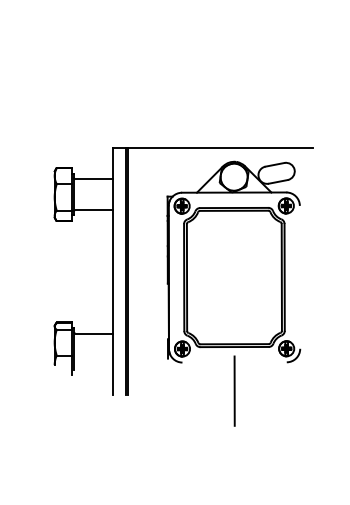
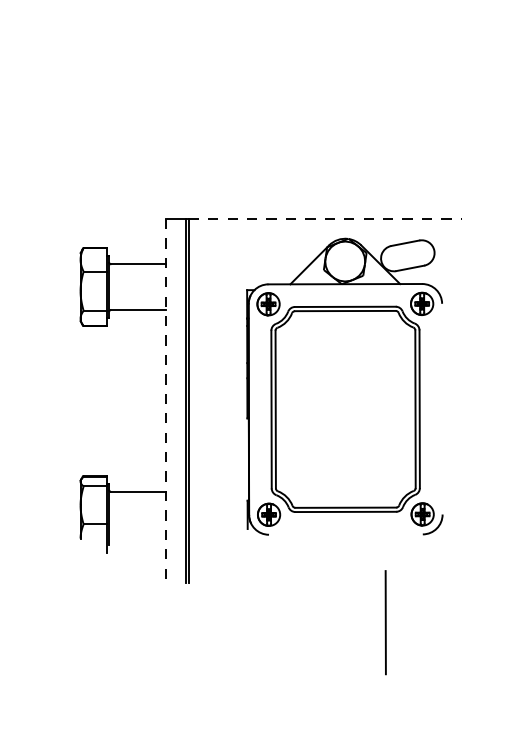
line: (220, 148) -> (325, 219), solid -> dashed
line: (112, 271) -> (165, 400), solid -> dashed
line: (234, 390) -> (385, 621), moved

